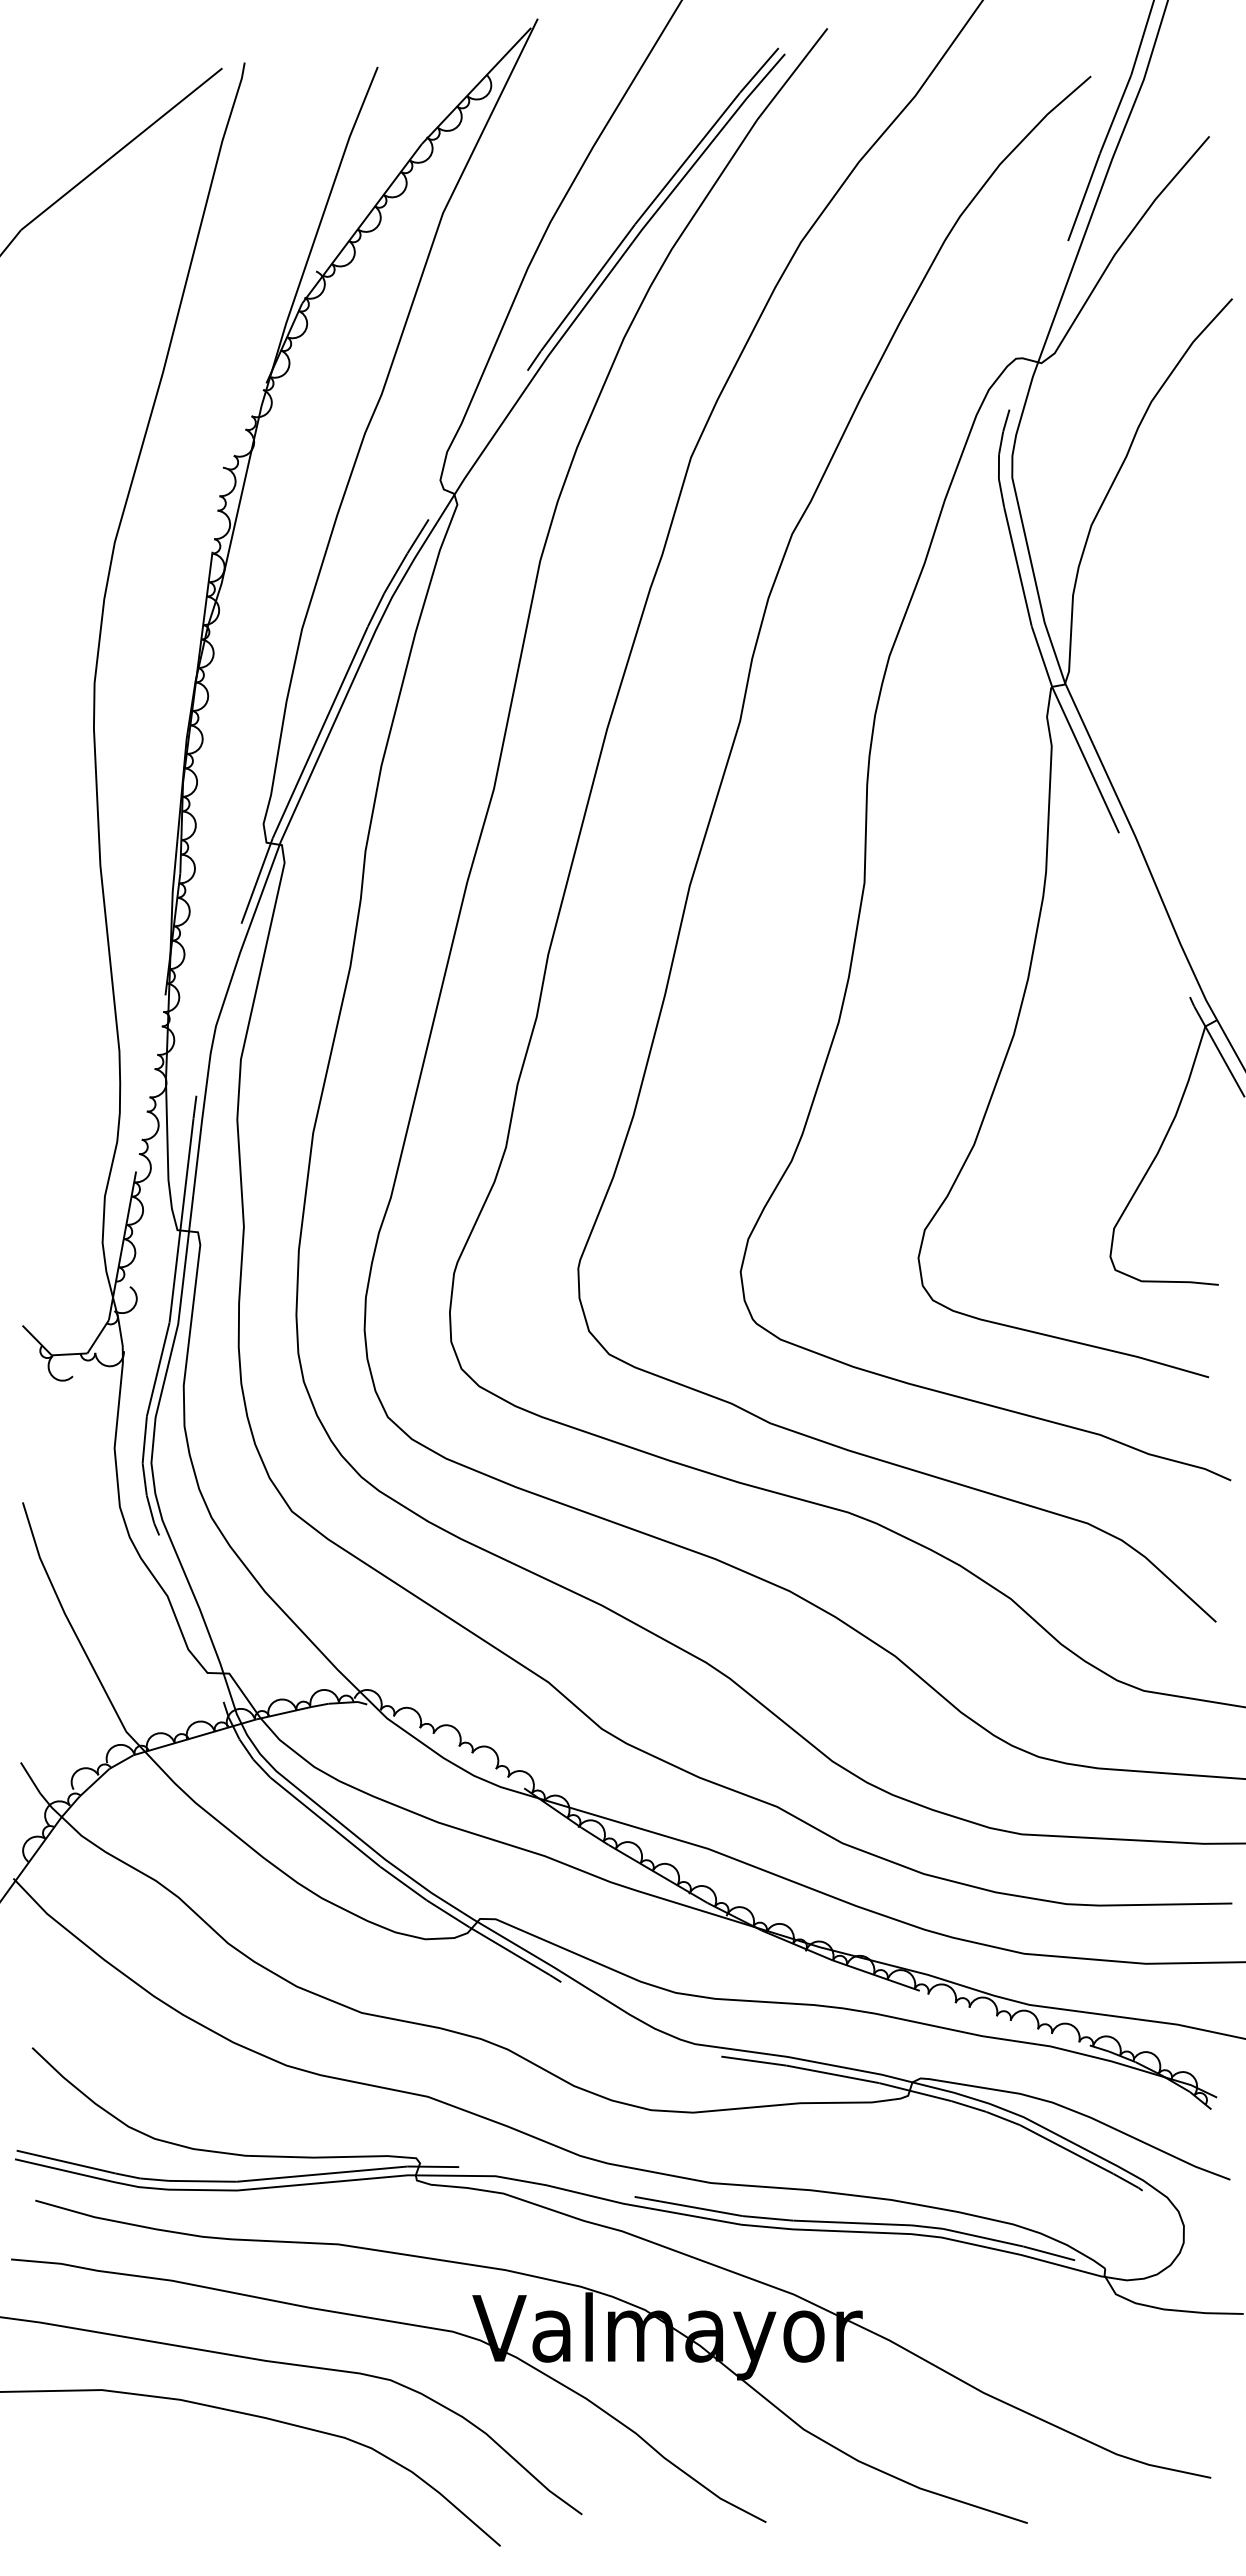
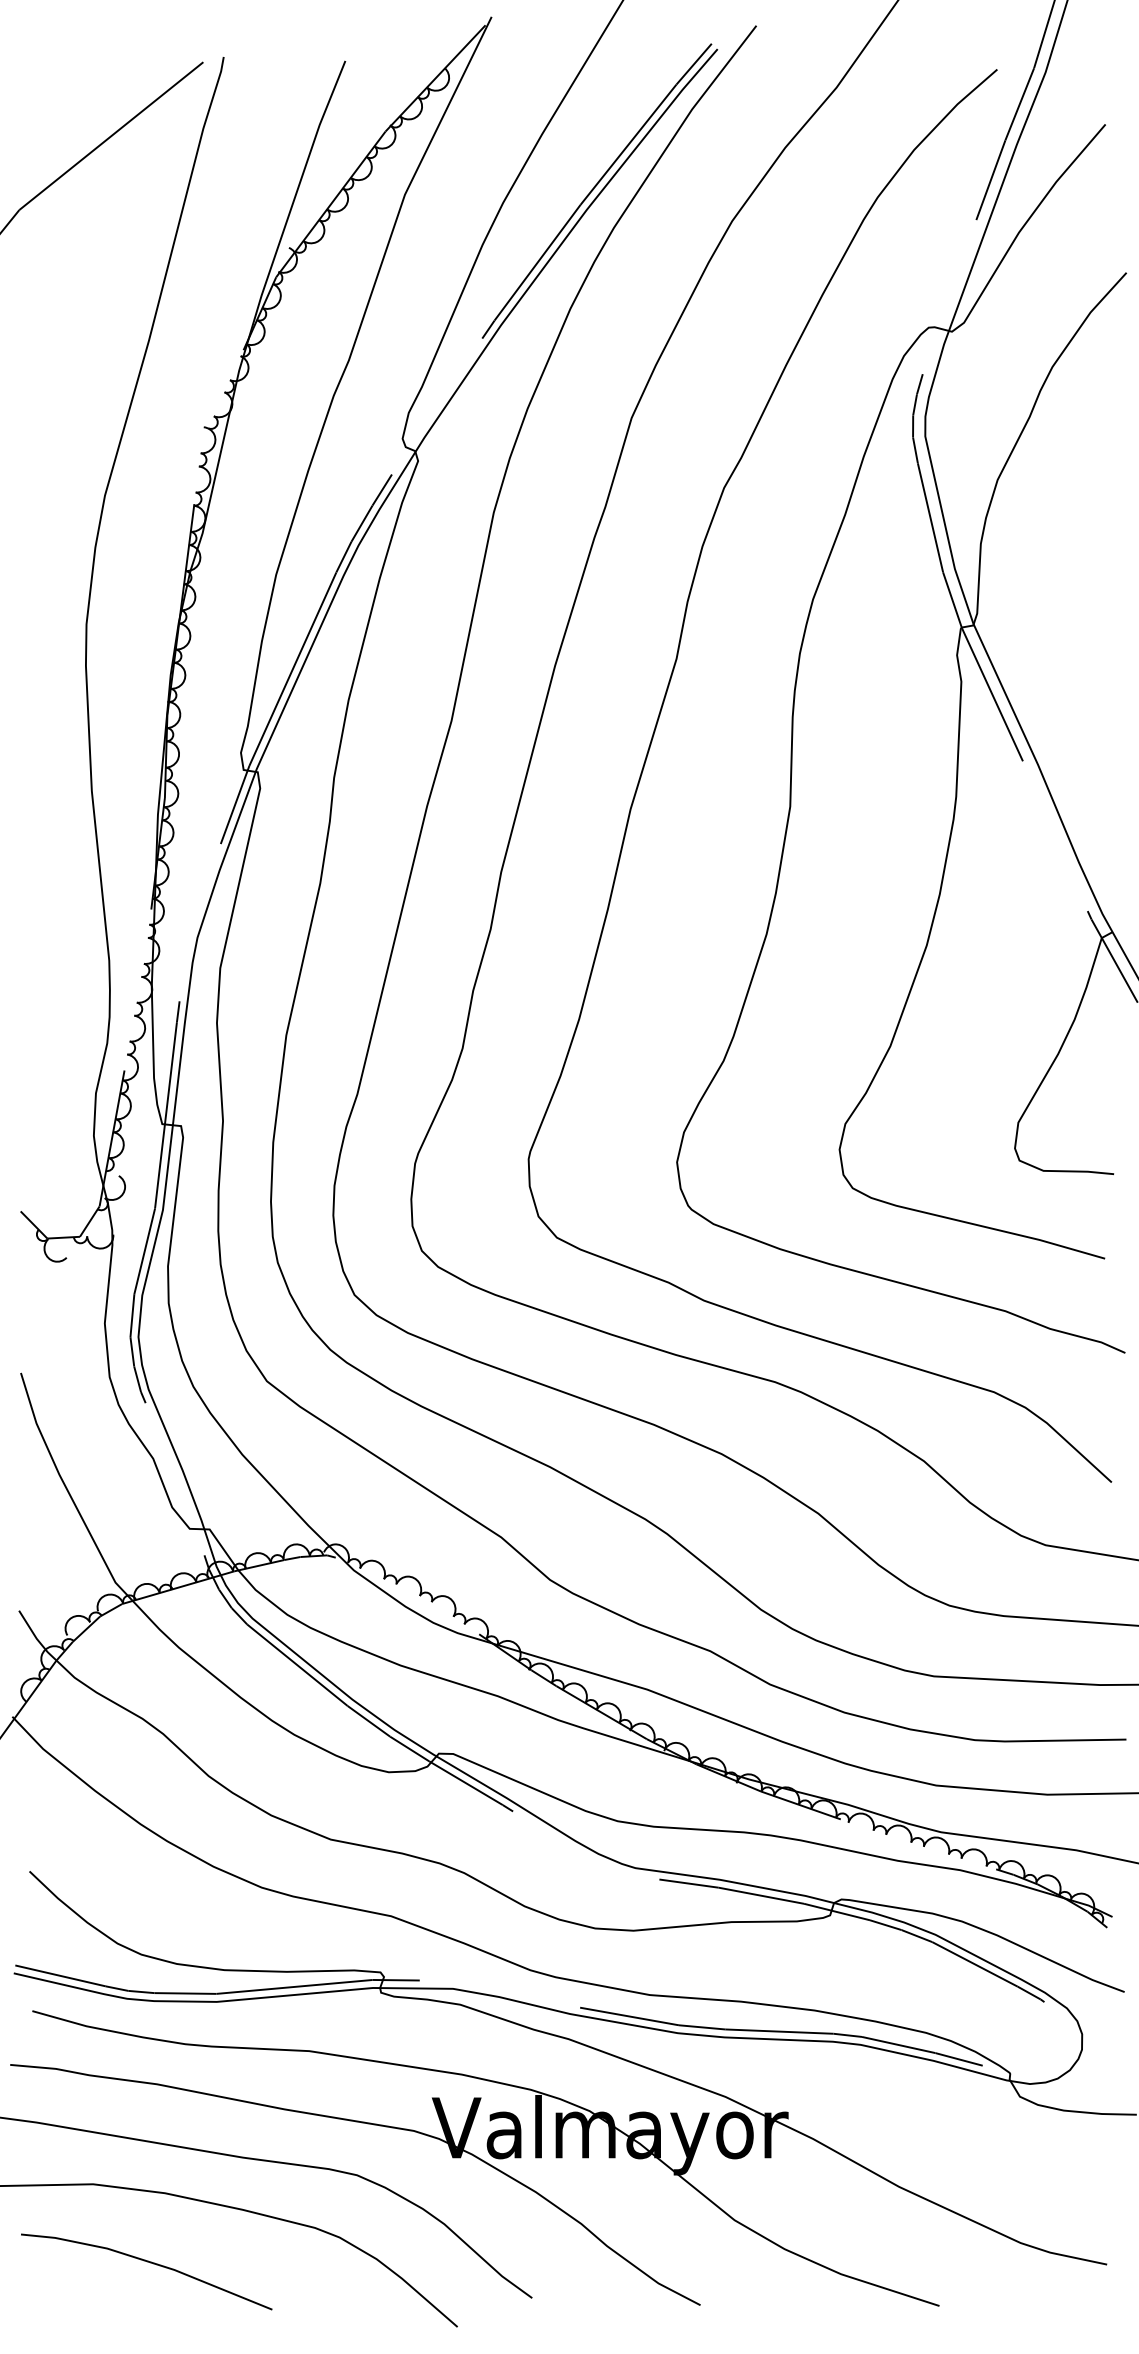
line: (163, 2476) -> (149, 2263), added

